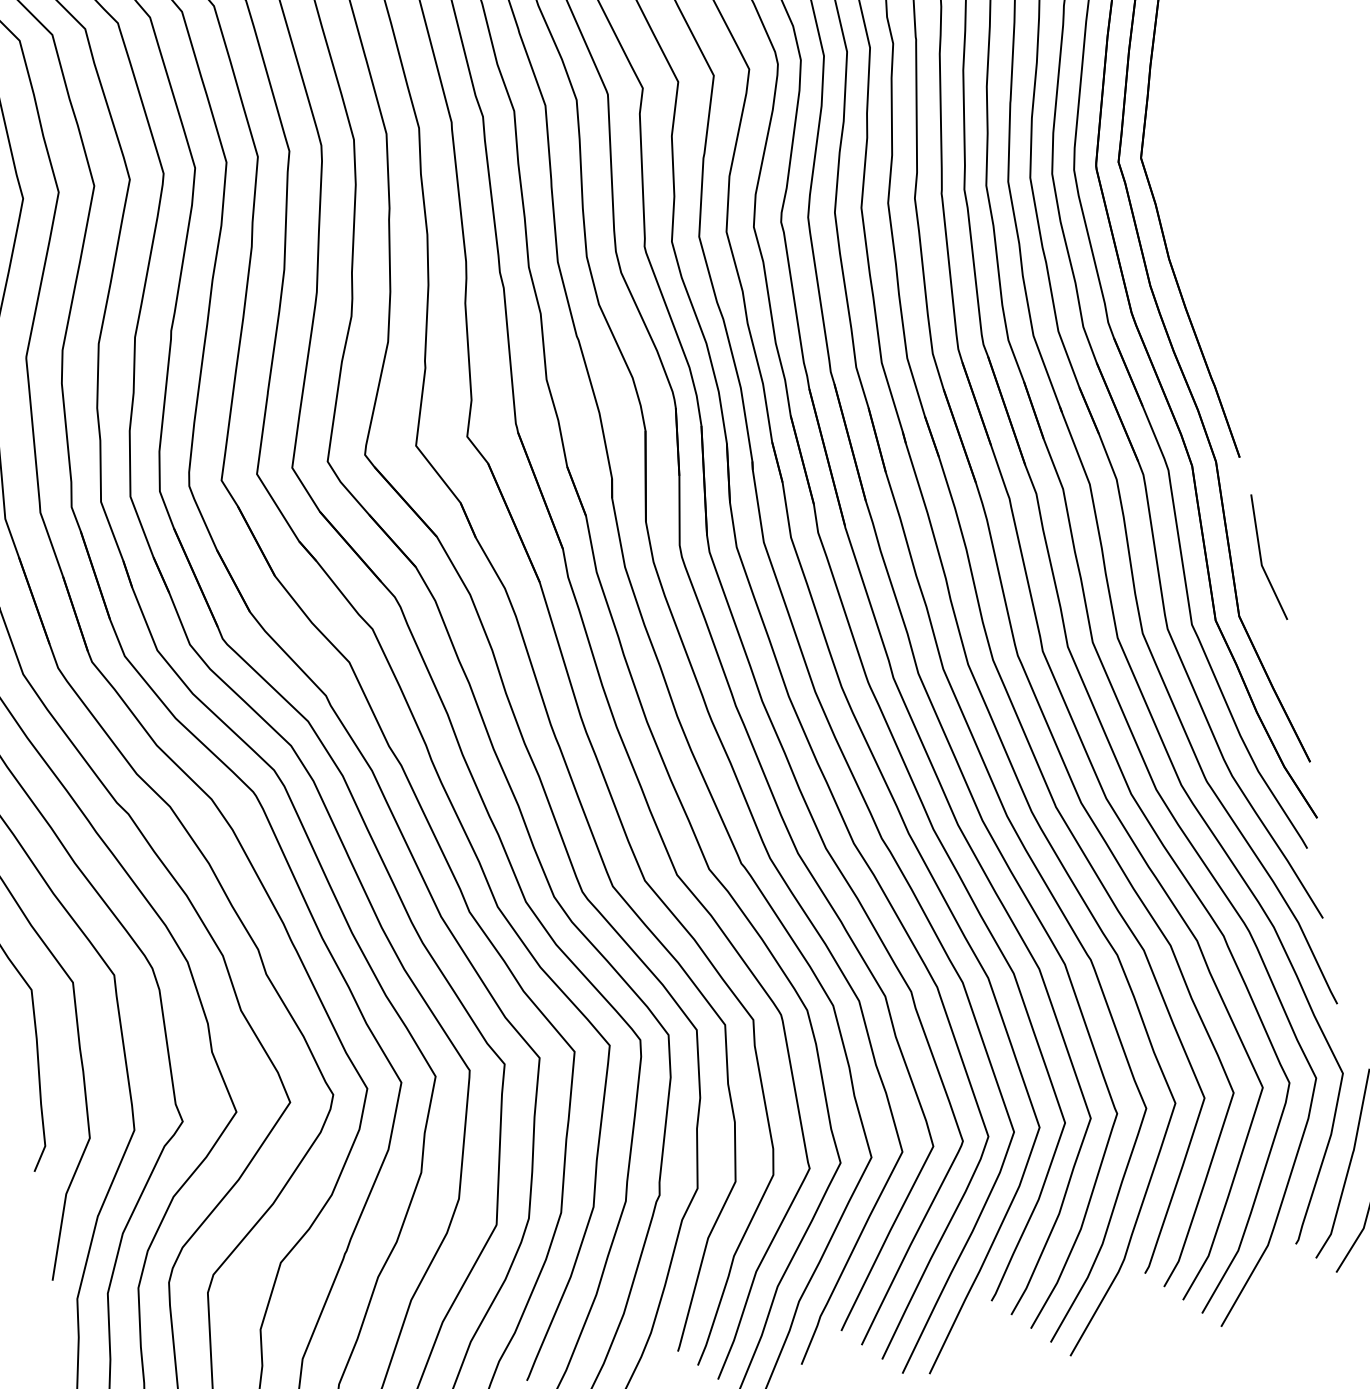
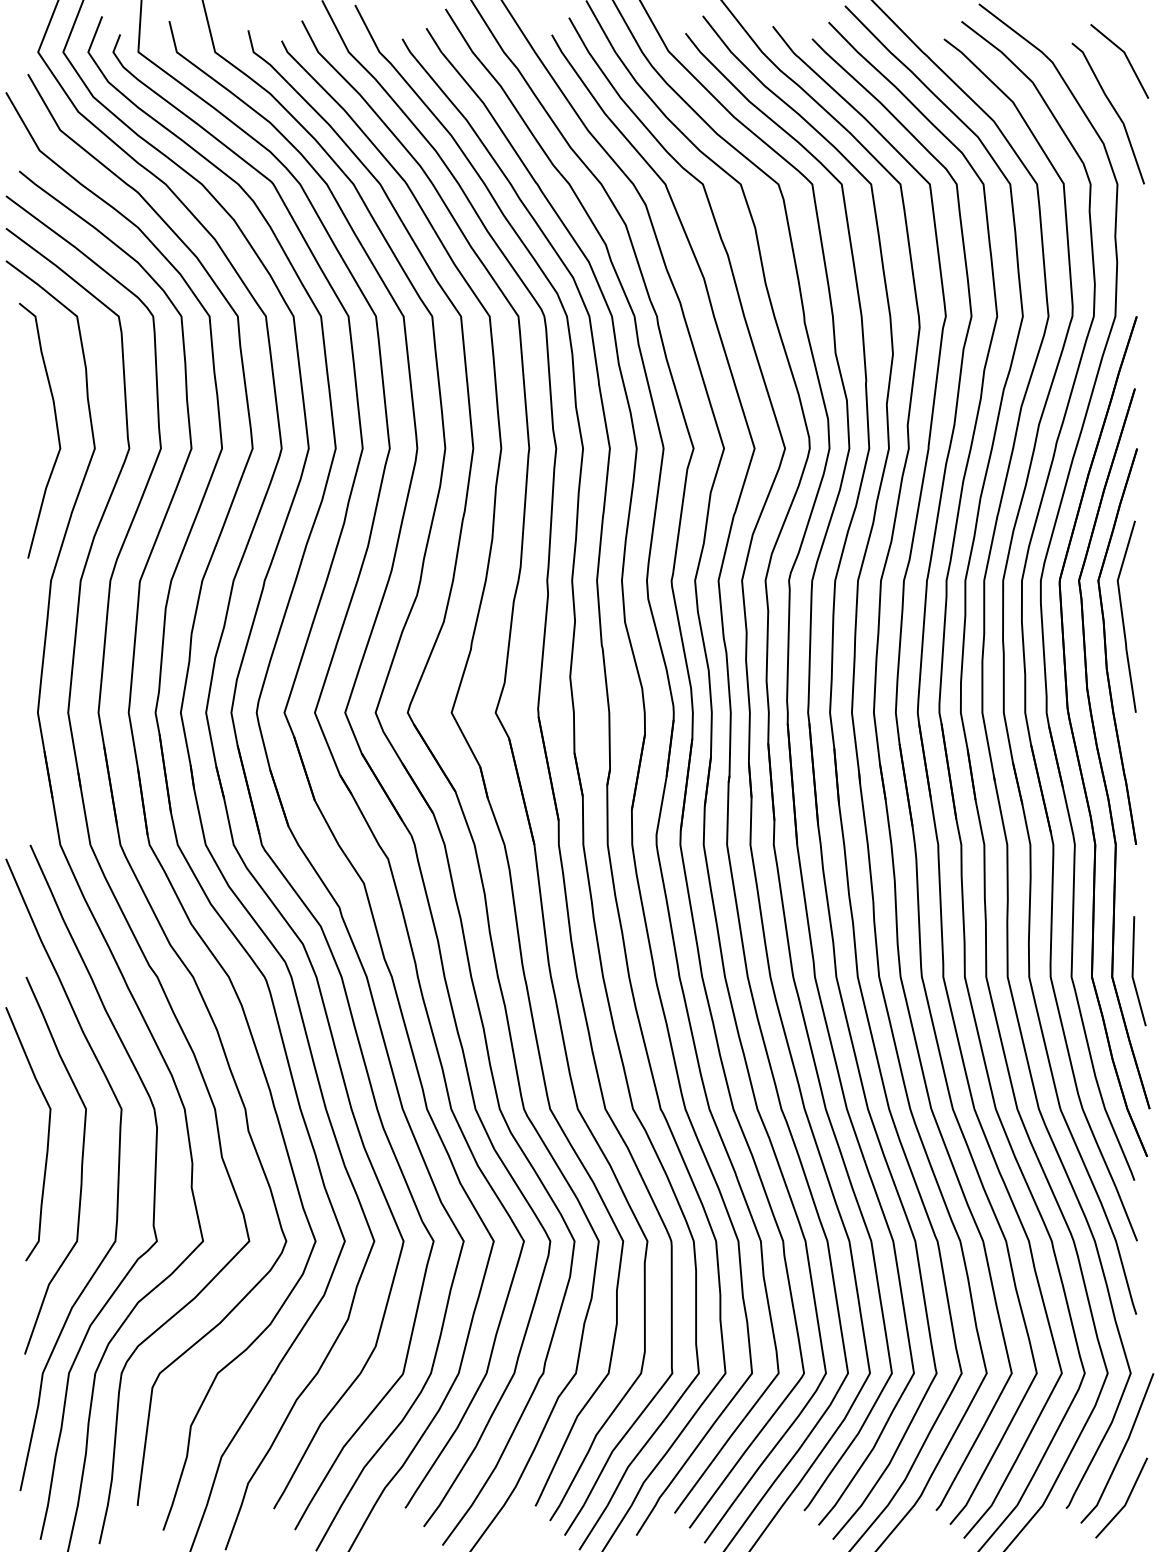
line: (1177, 194) -> (1123, 616), added
line: (1261, 558) -> (1133, 971), moved

